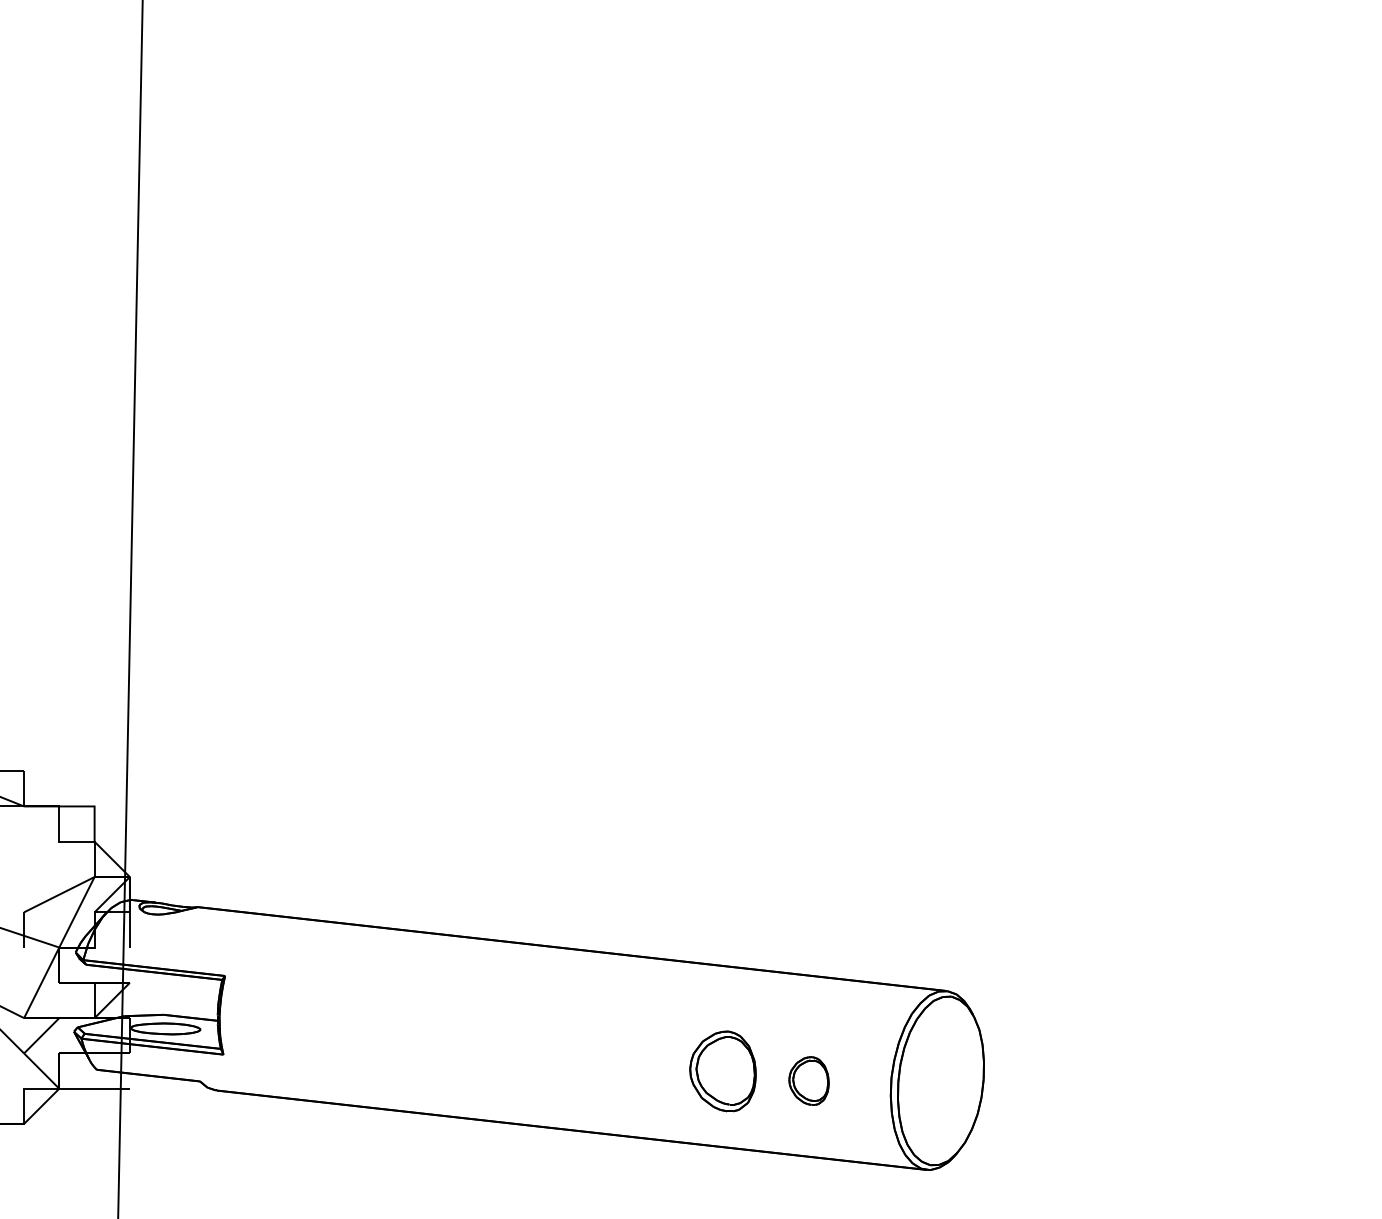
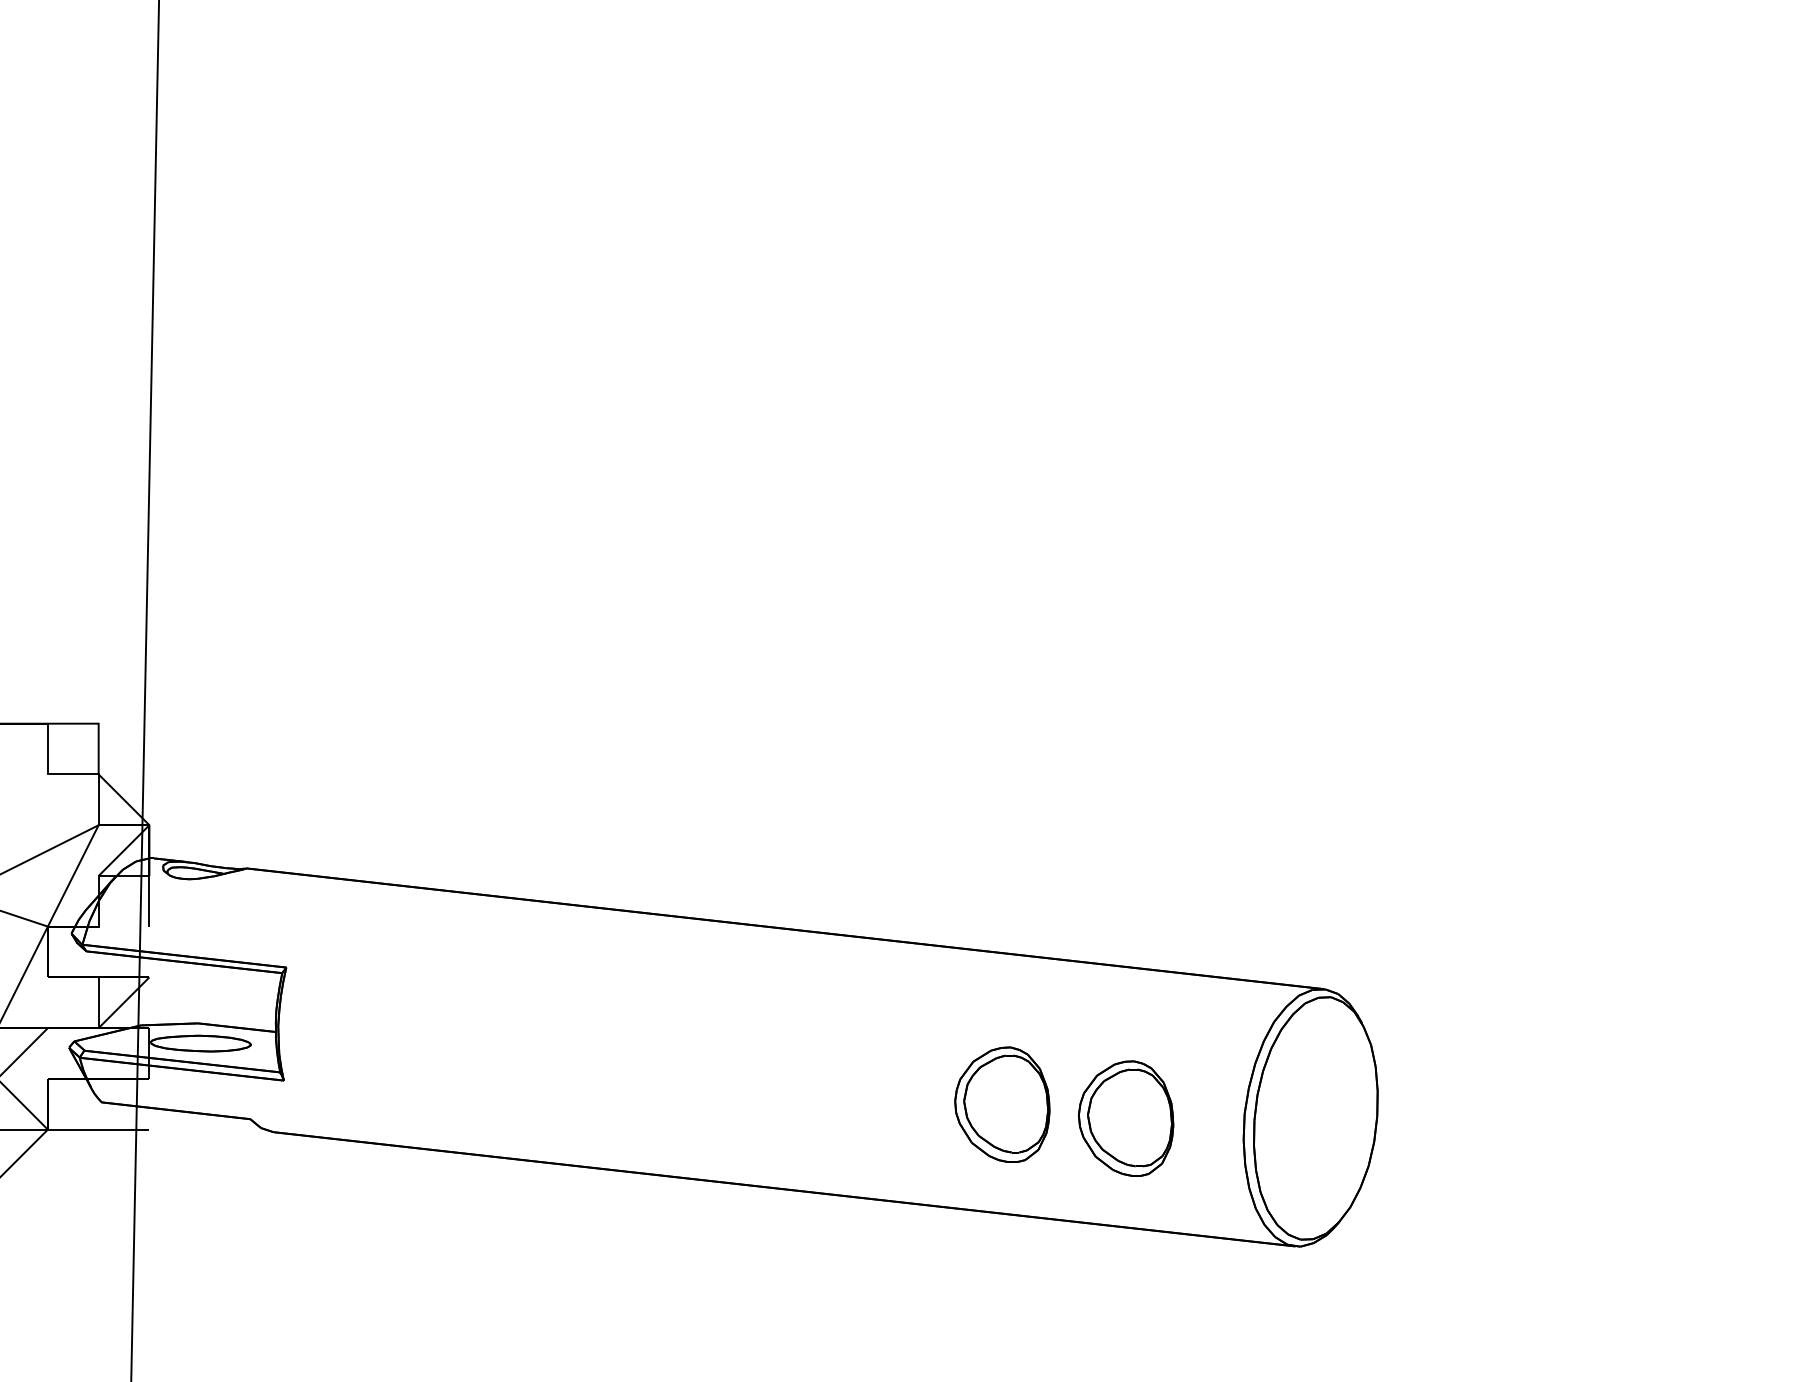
part: (808, 1080) -> (1125, 1117), size x1.67

